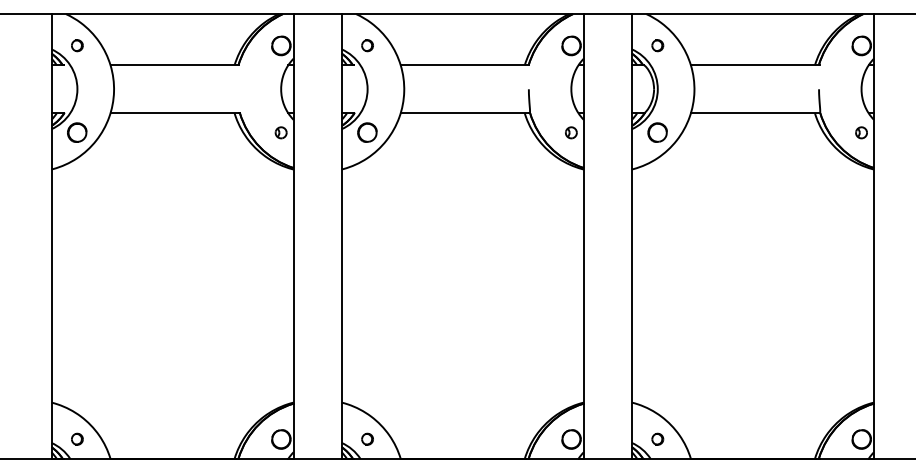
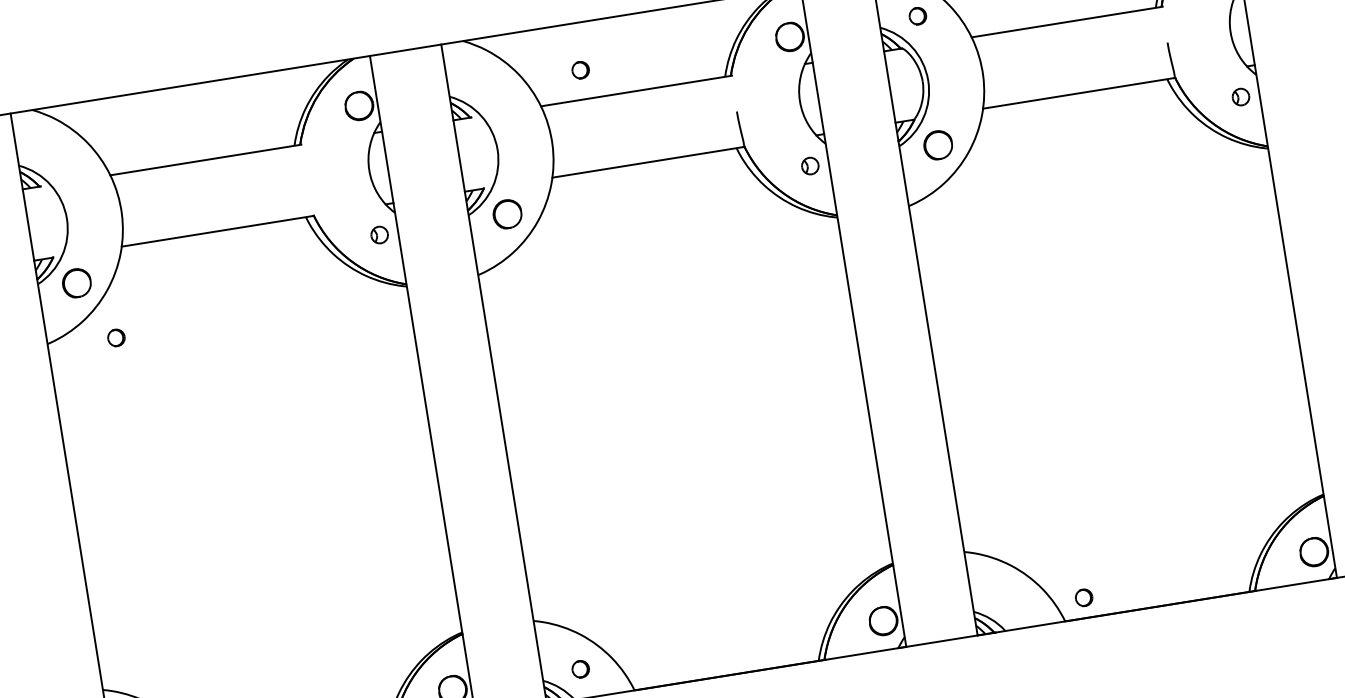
part: (77, 45) -> (116, 337), moved
part: (367, 45) -> (580, 69), moved
part: (657, 438) -> (1083, 596), moved

